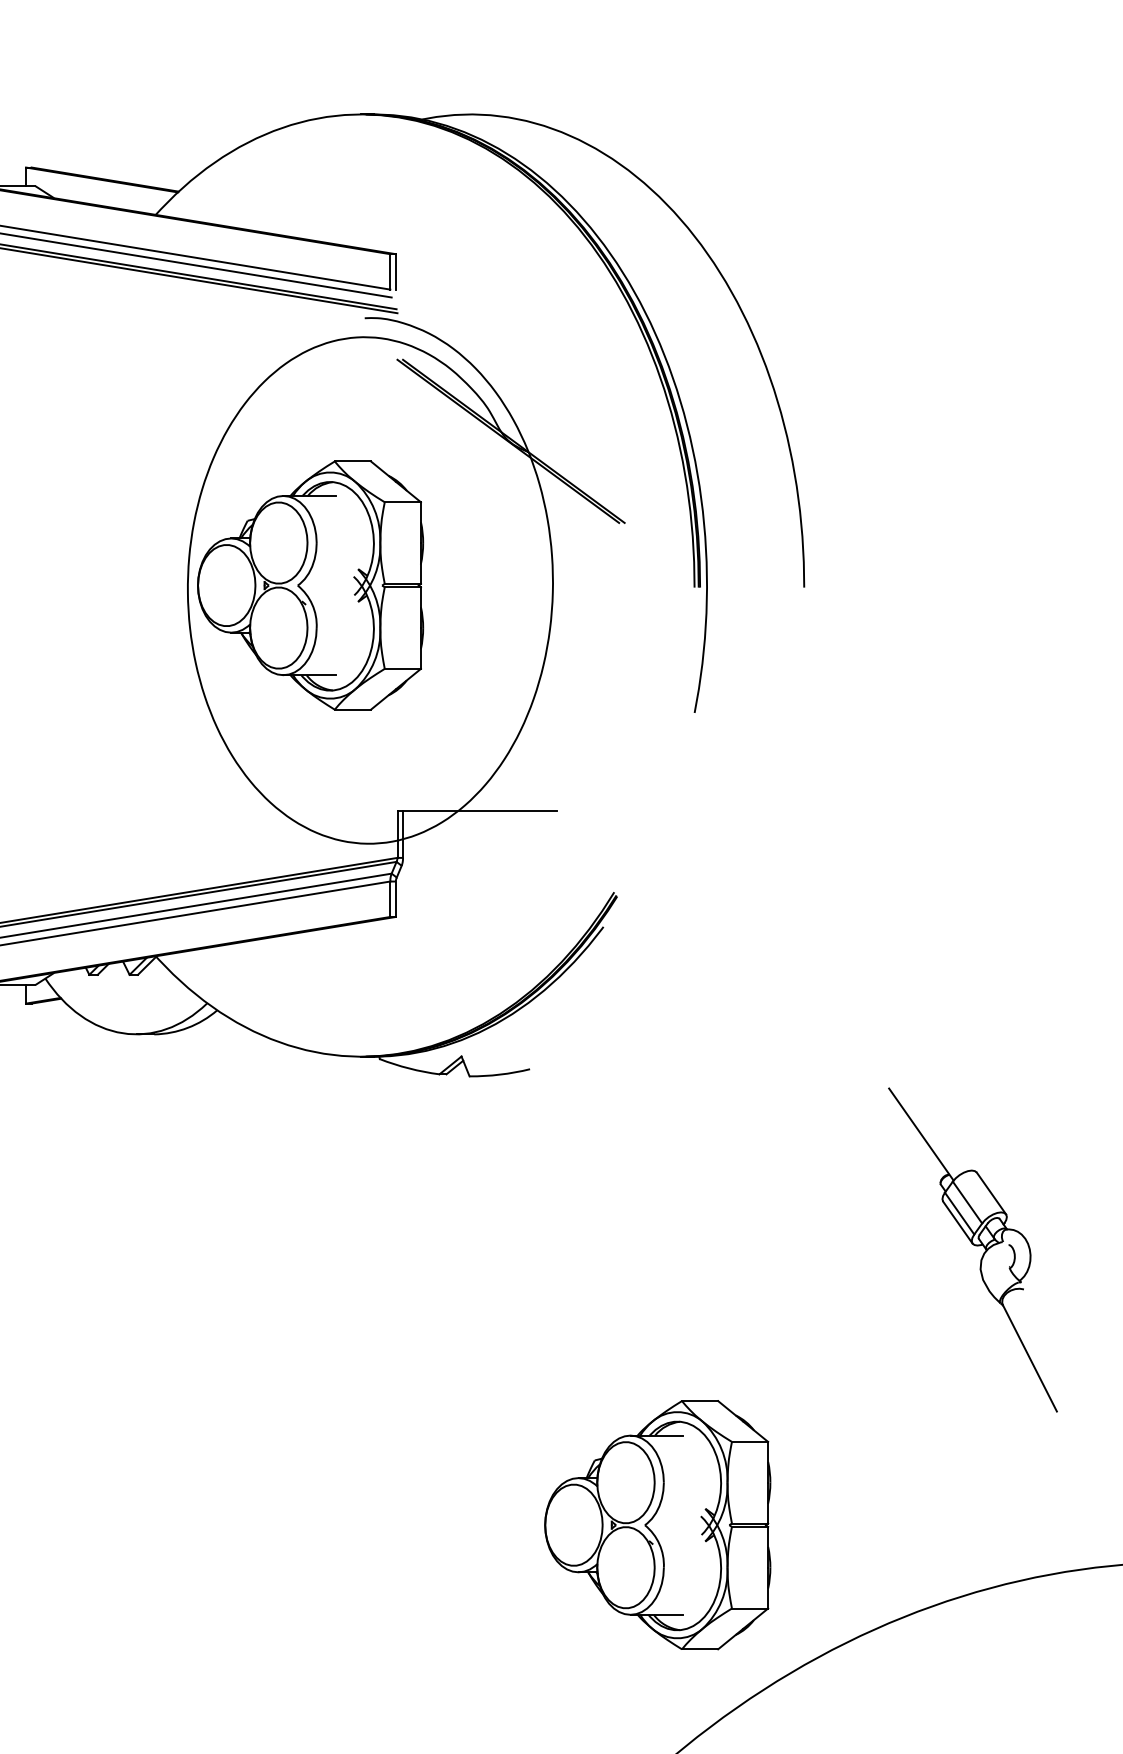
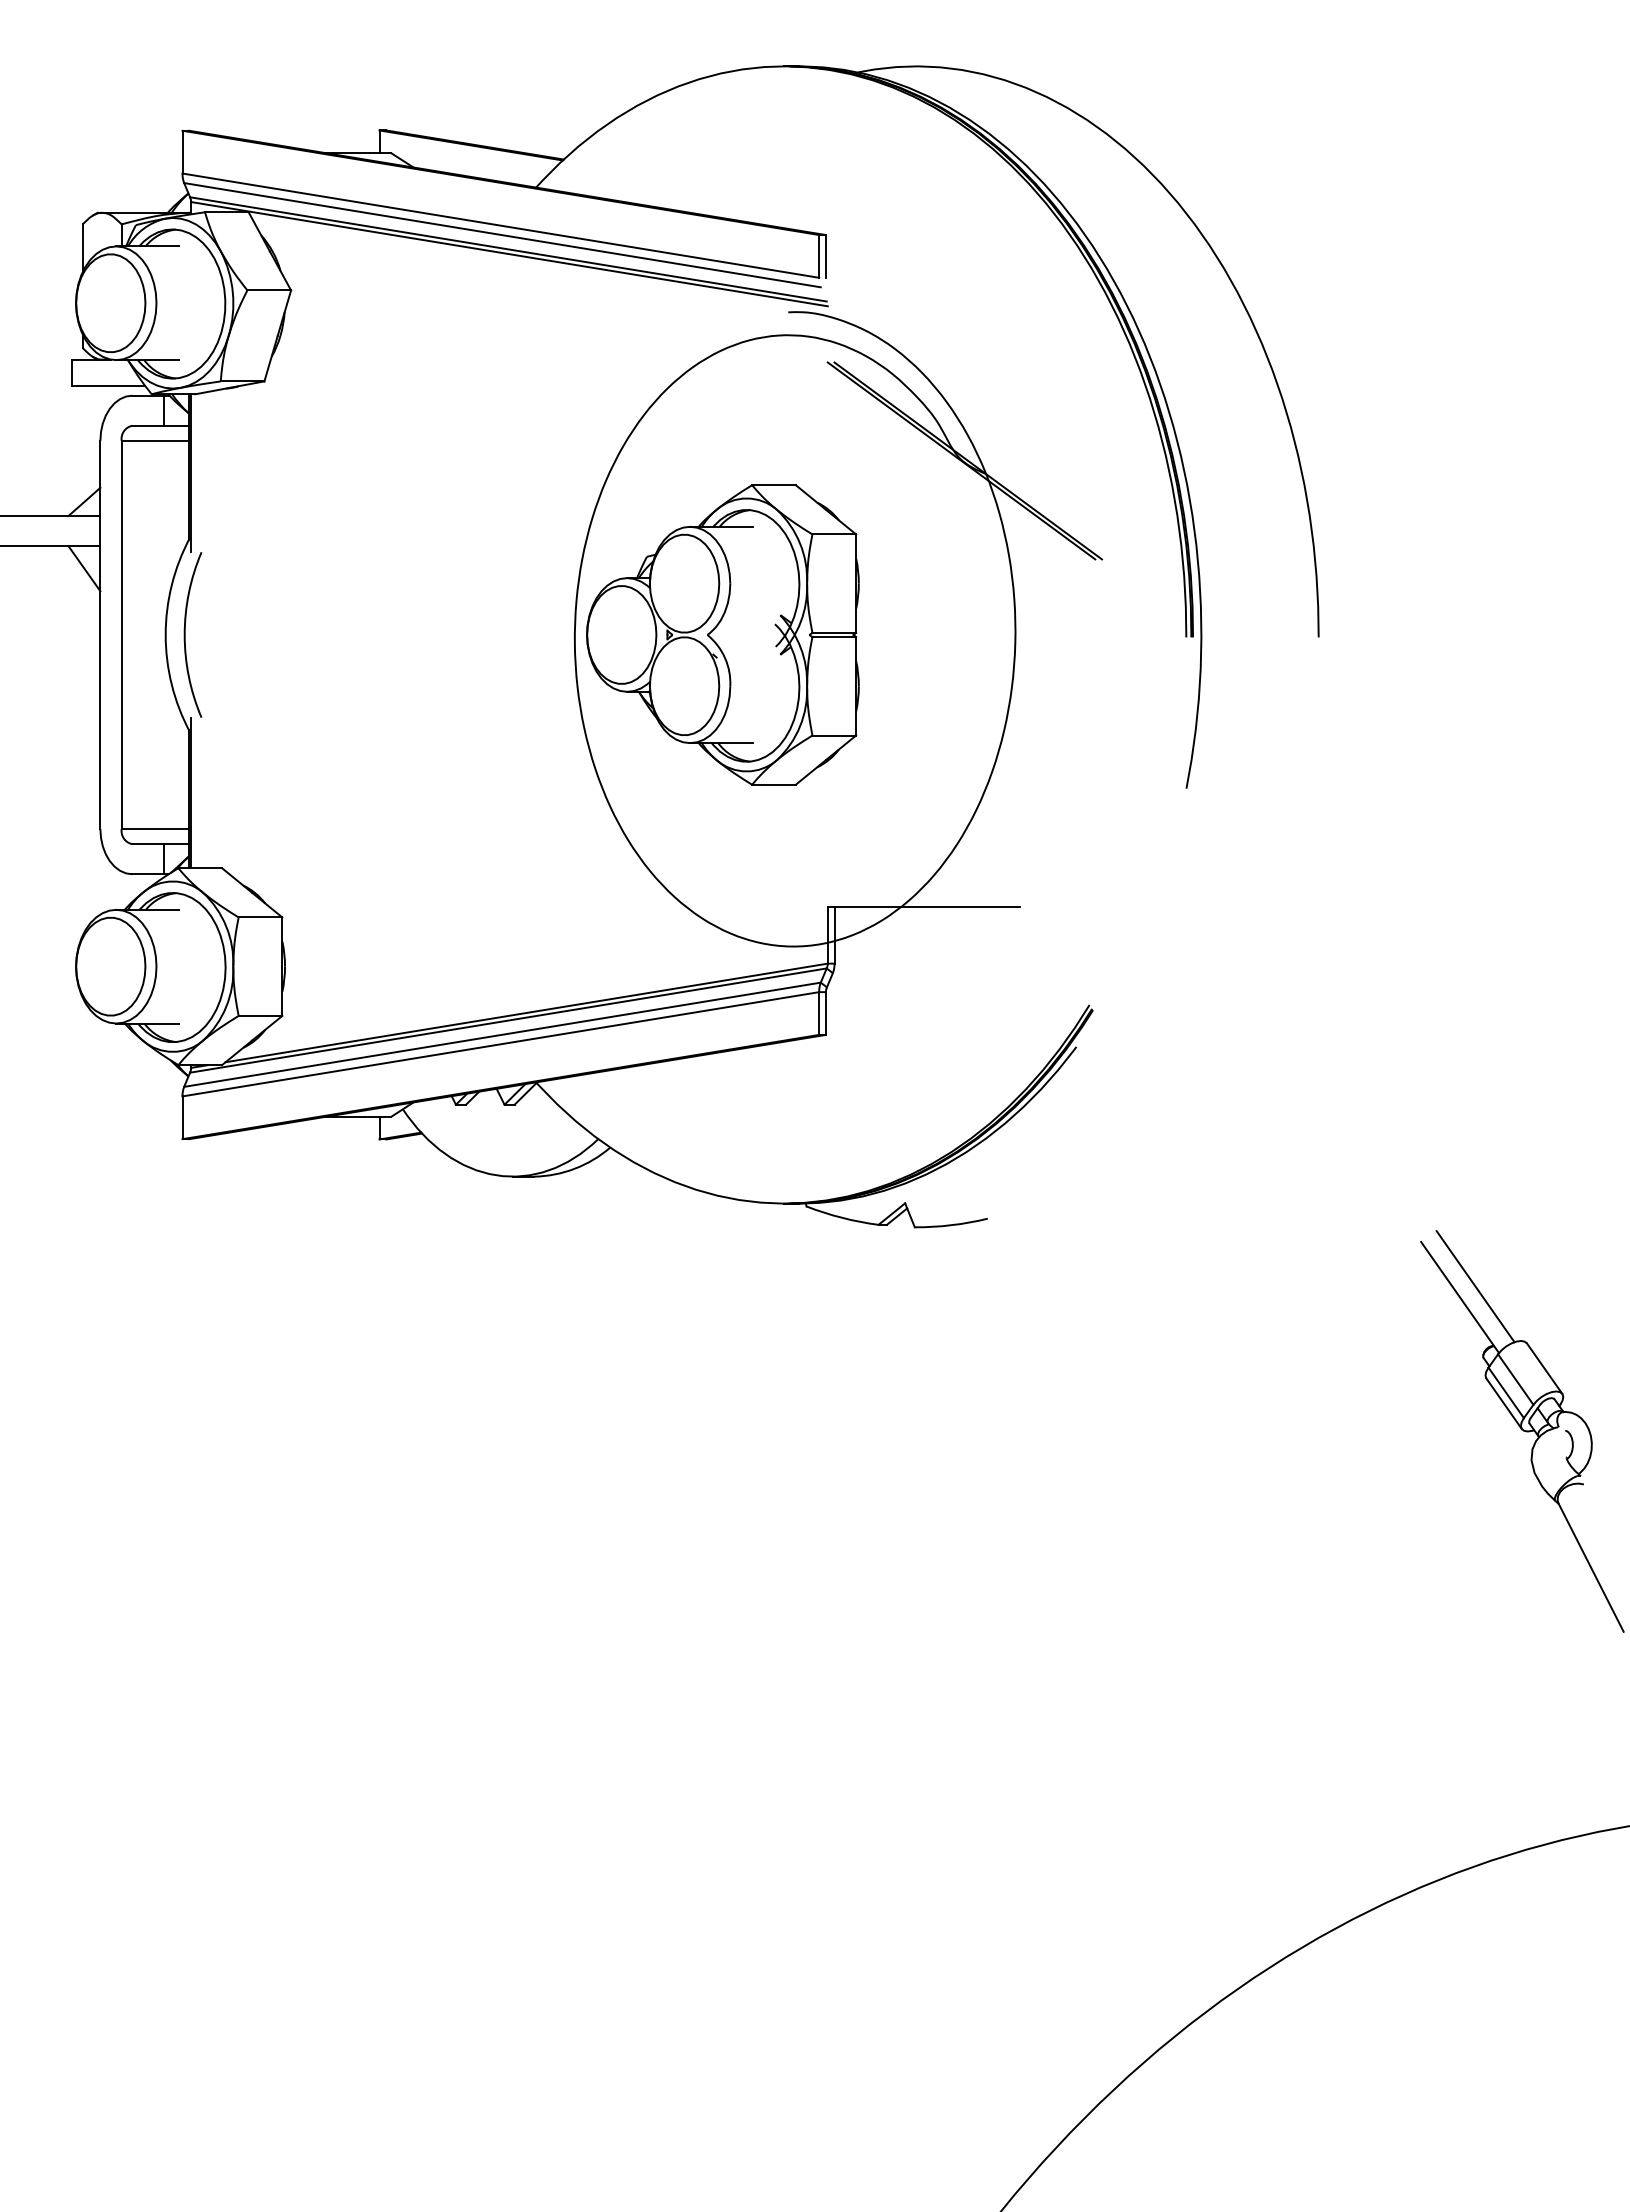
line: (934, 1125) -> (1475, 1286), added
part: (657, 1524) -> (1141, 1768), removed

